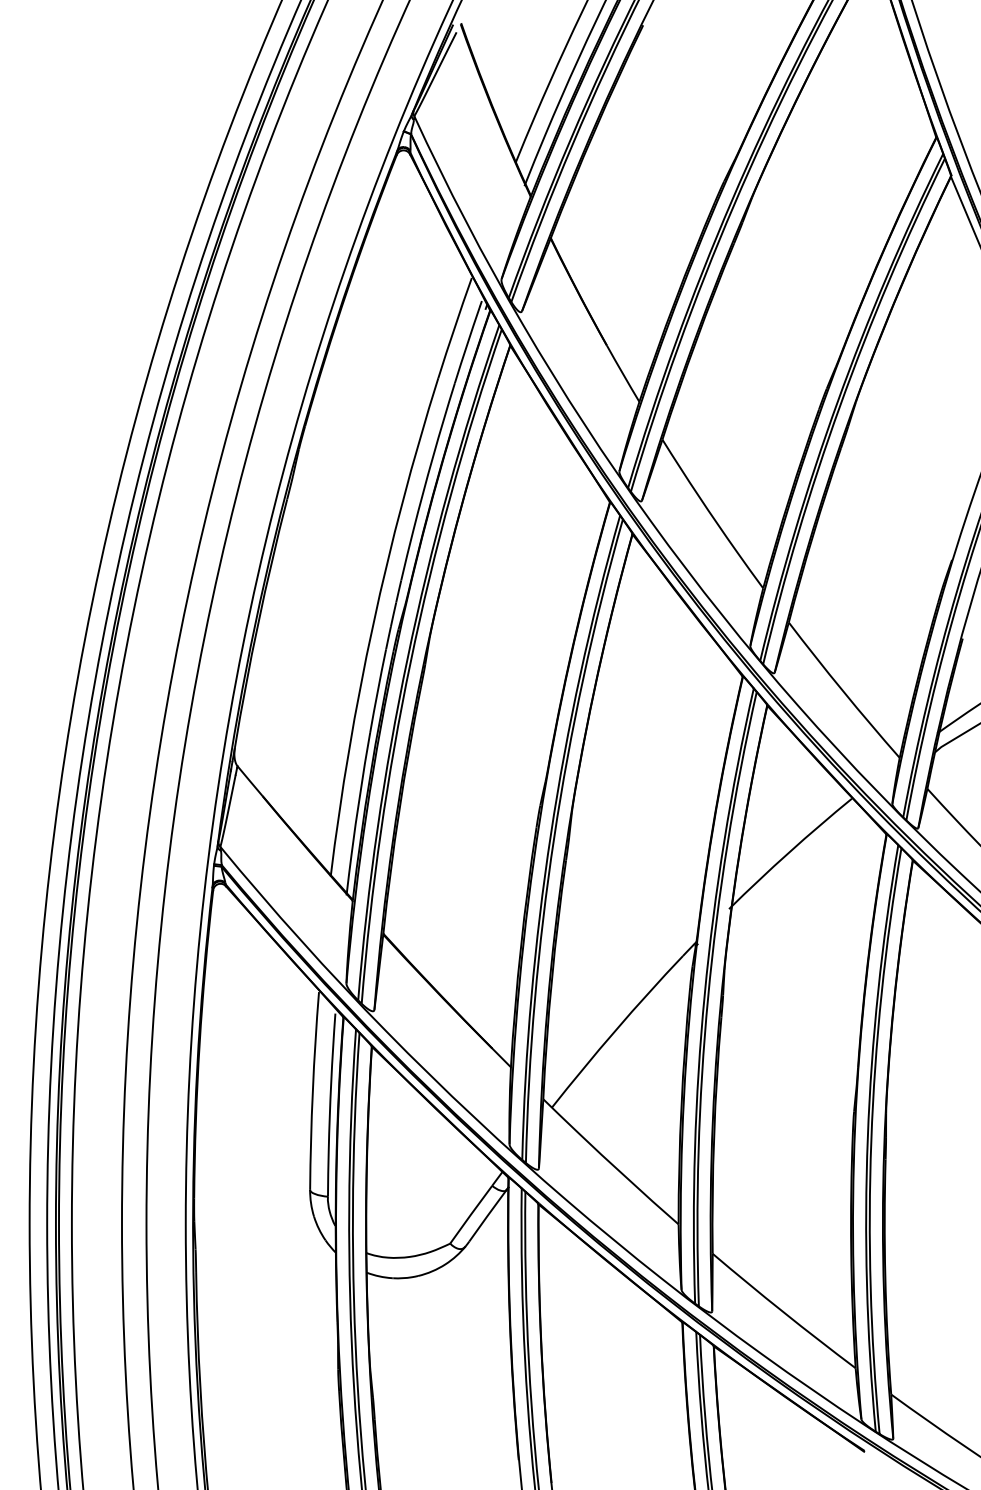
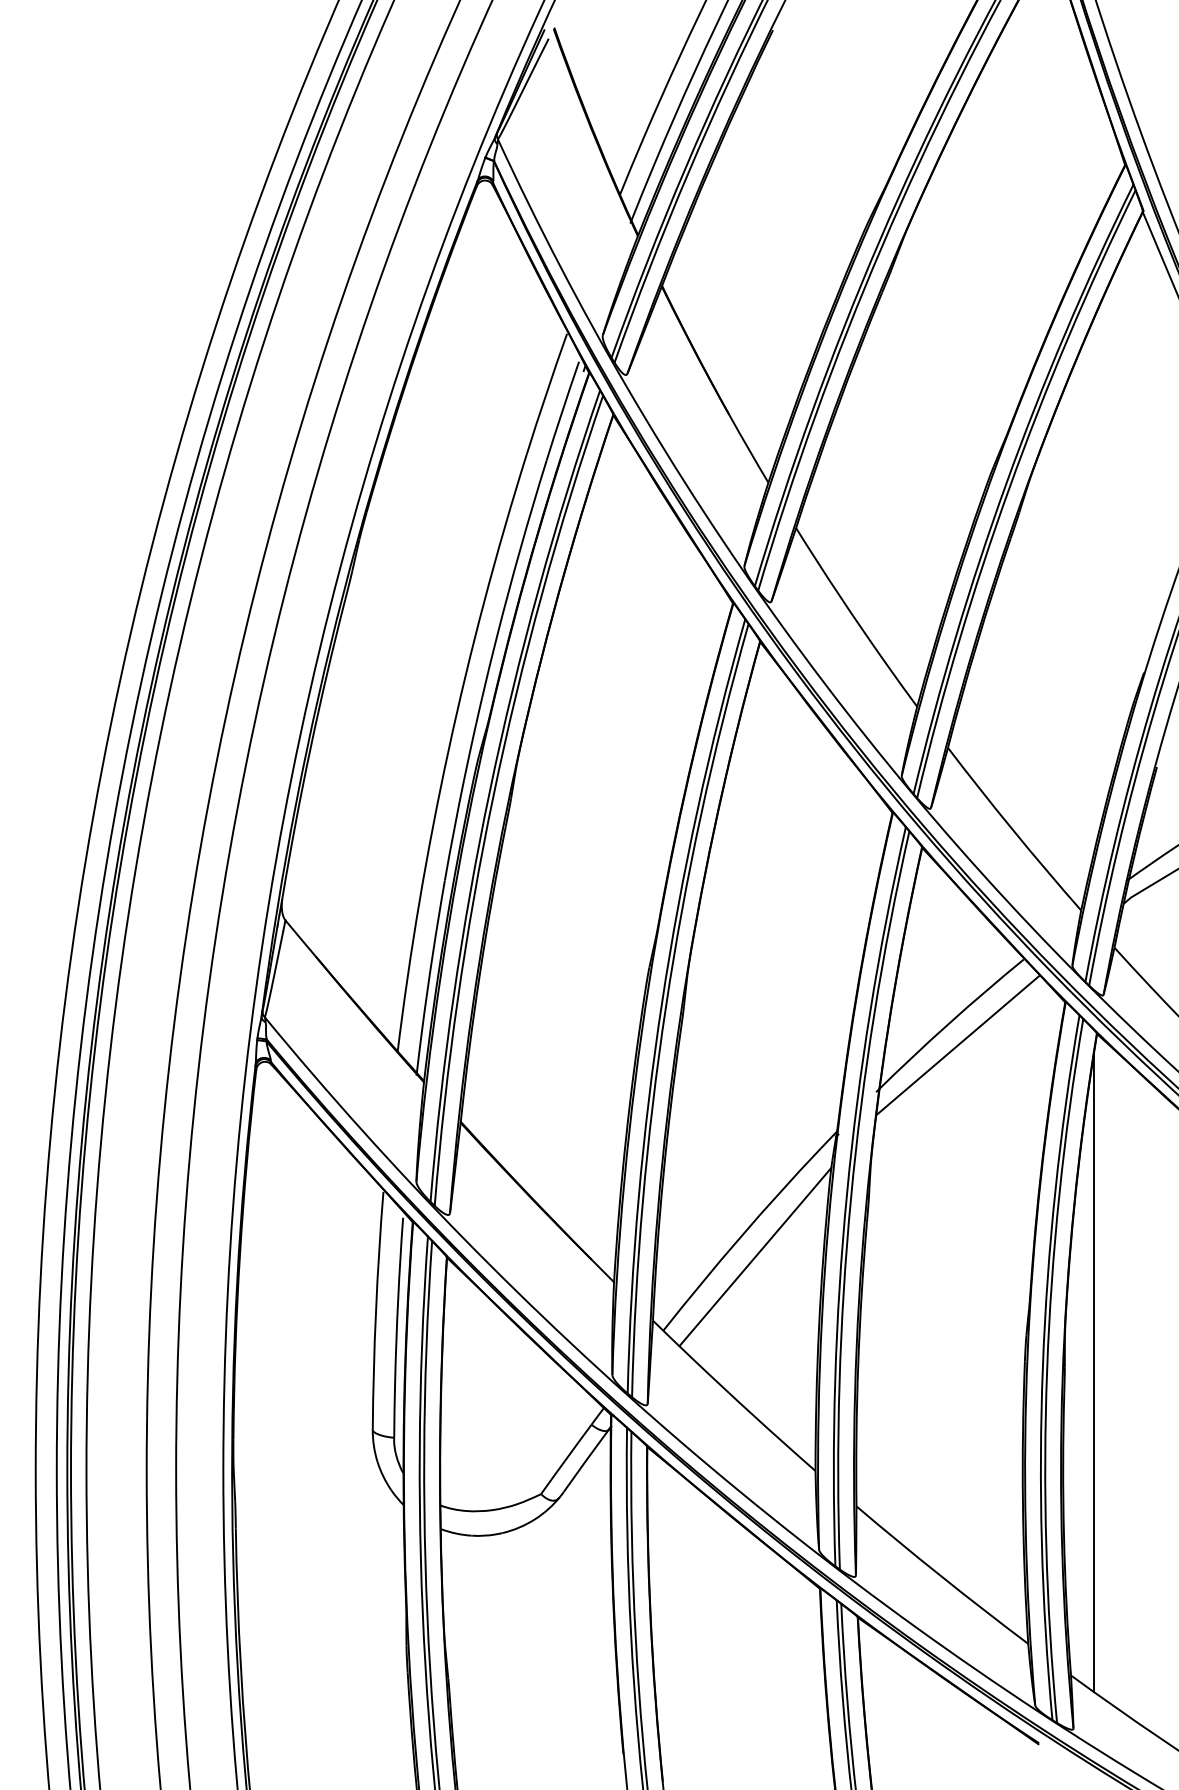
line: (796, 870) -> (957, 1045), added
line: (628, 1046) -> (755, 1257), added
line: (910, 1142) -> (1094, 1372), added

